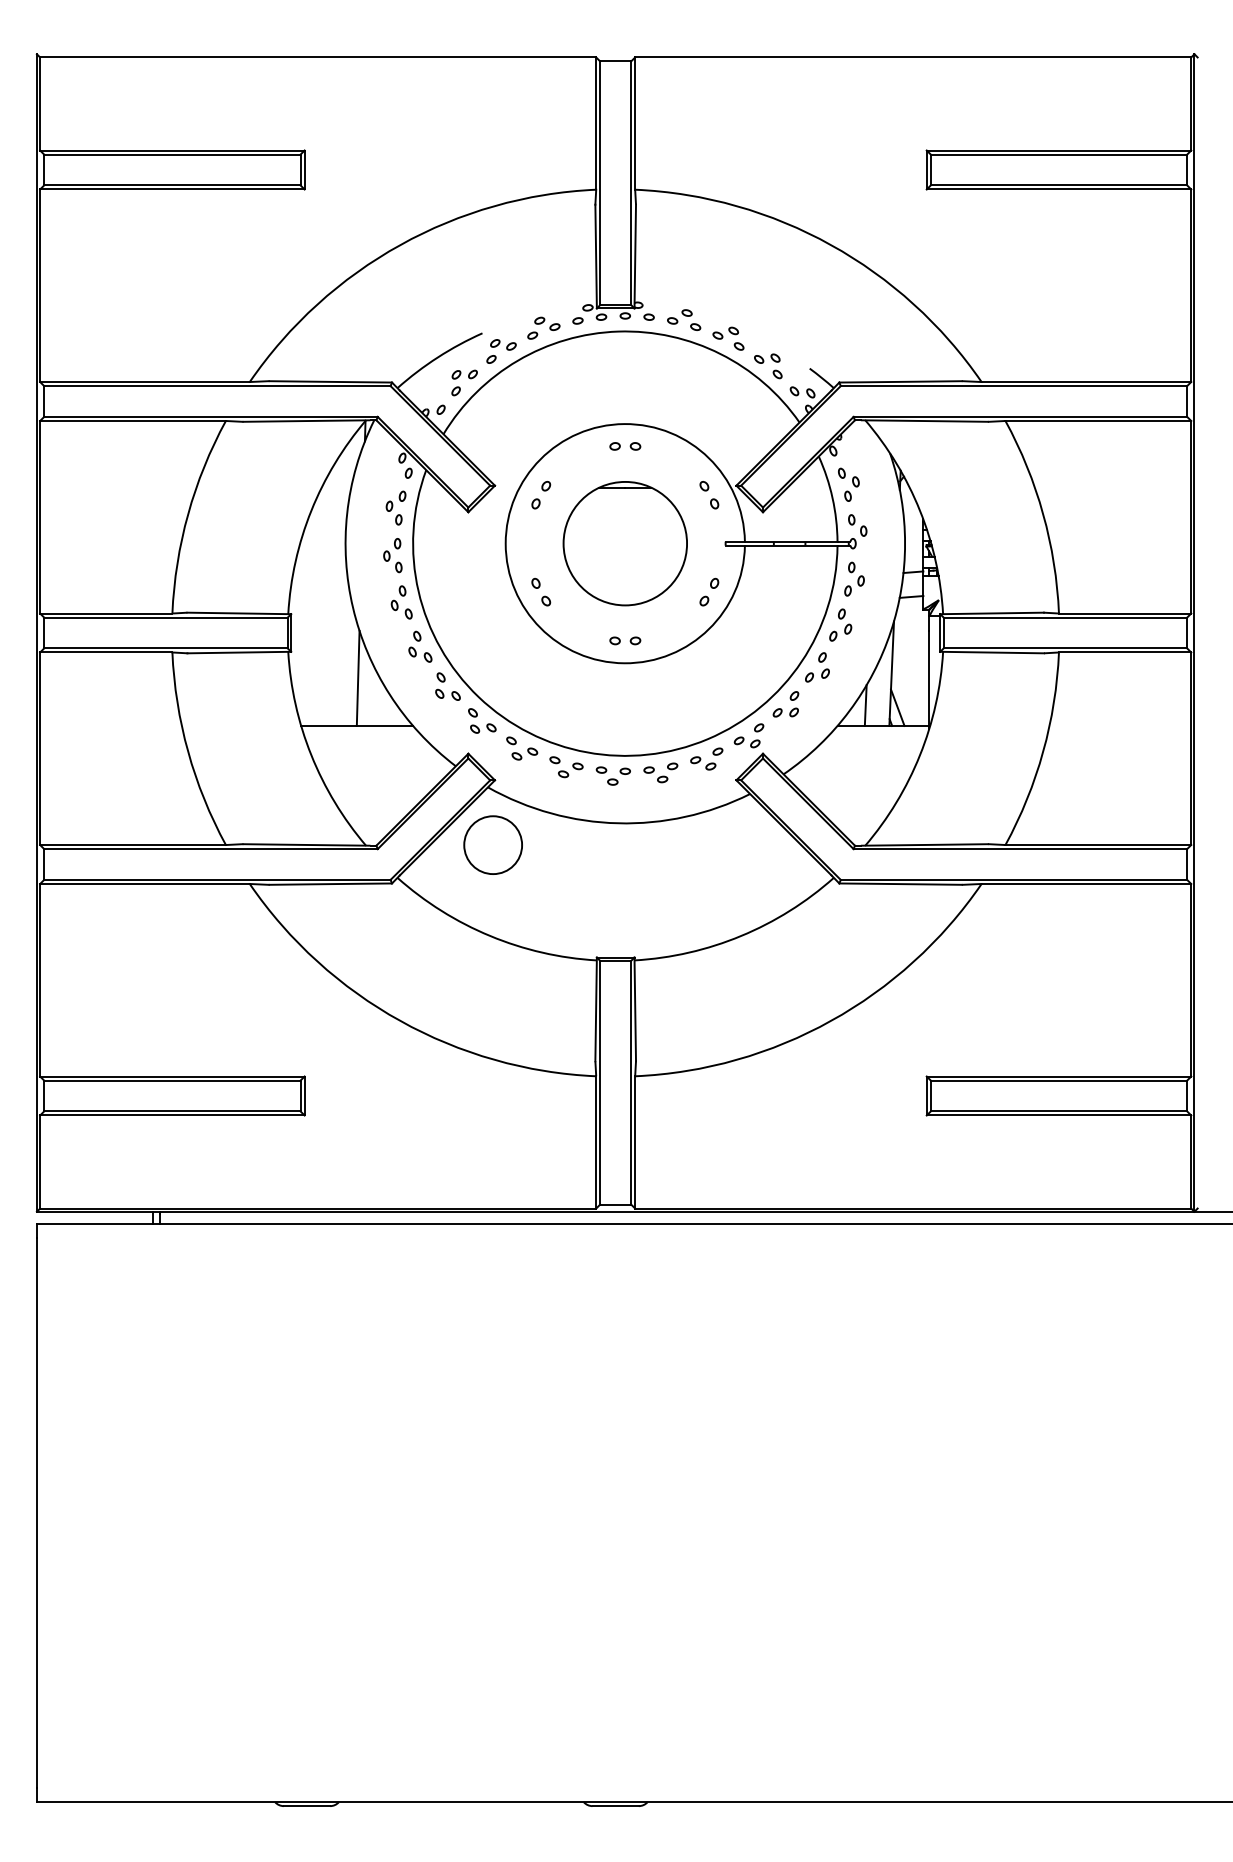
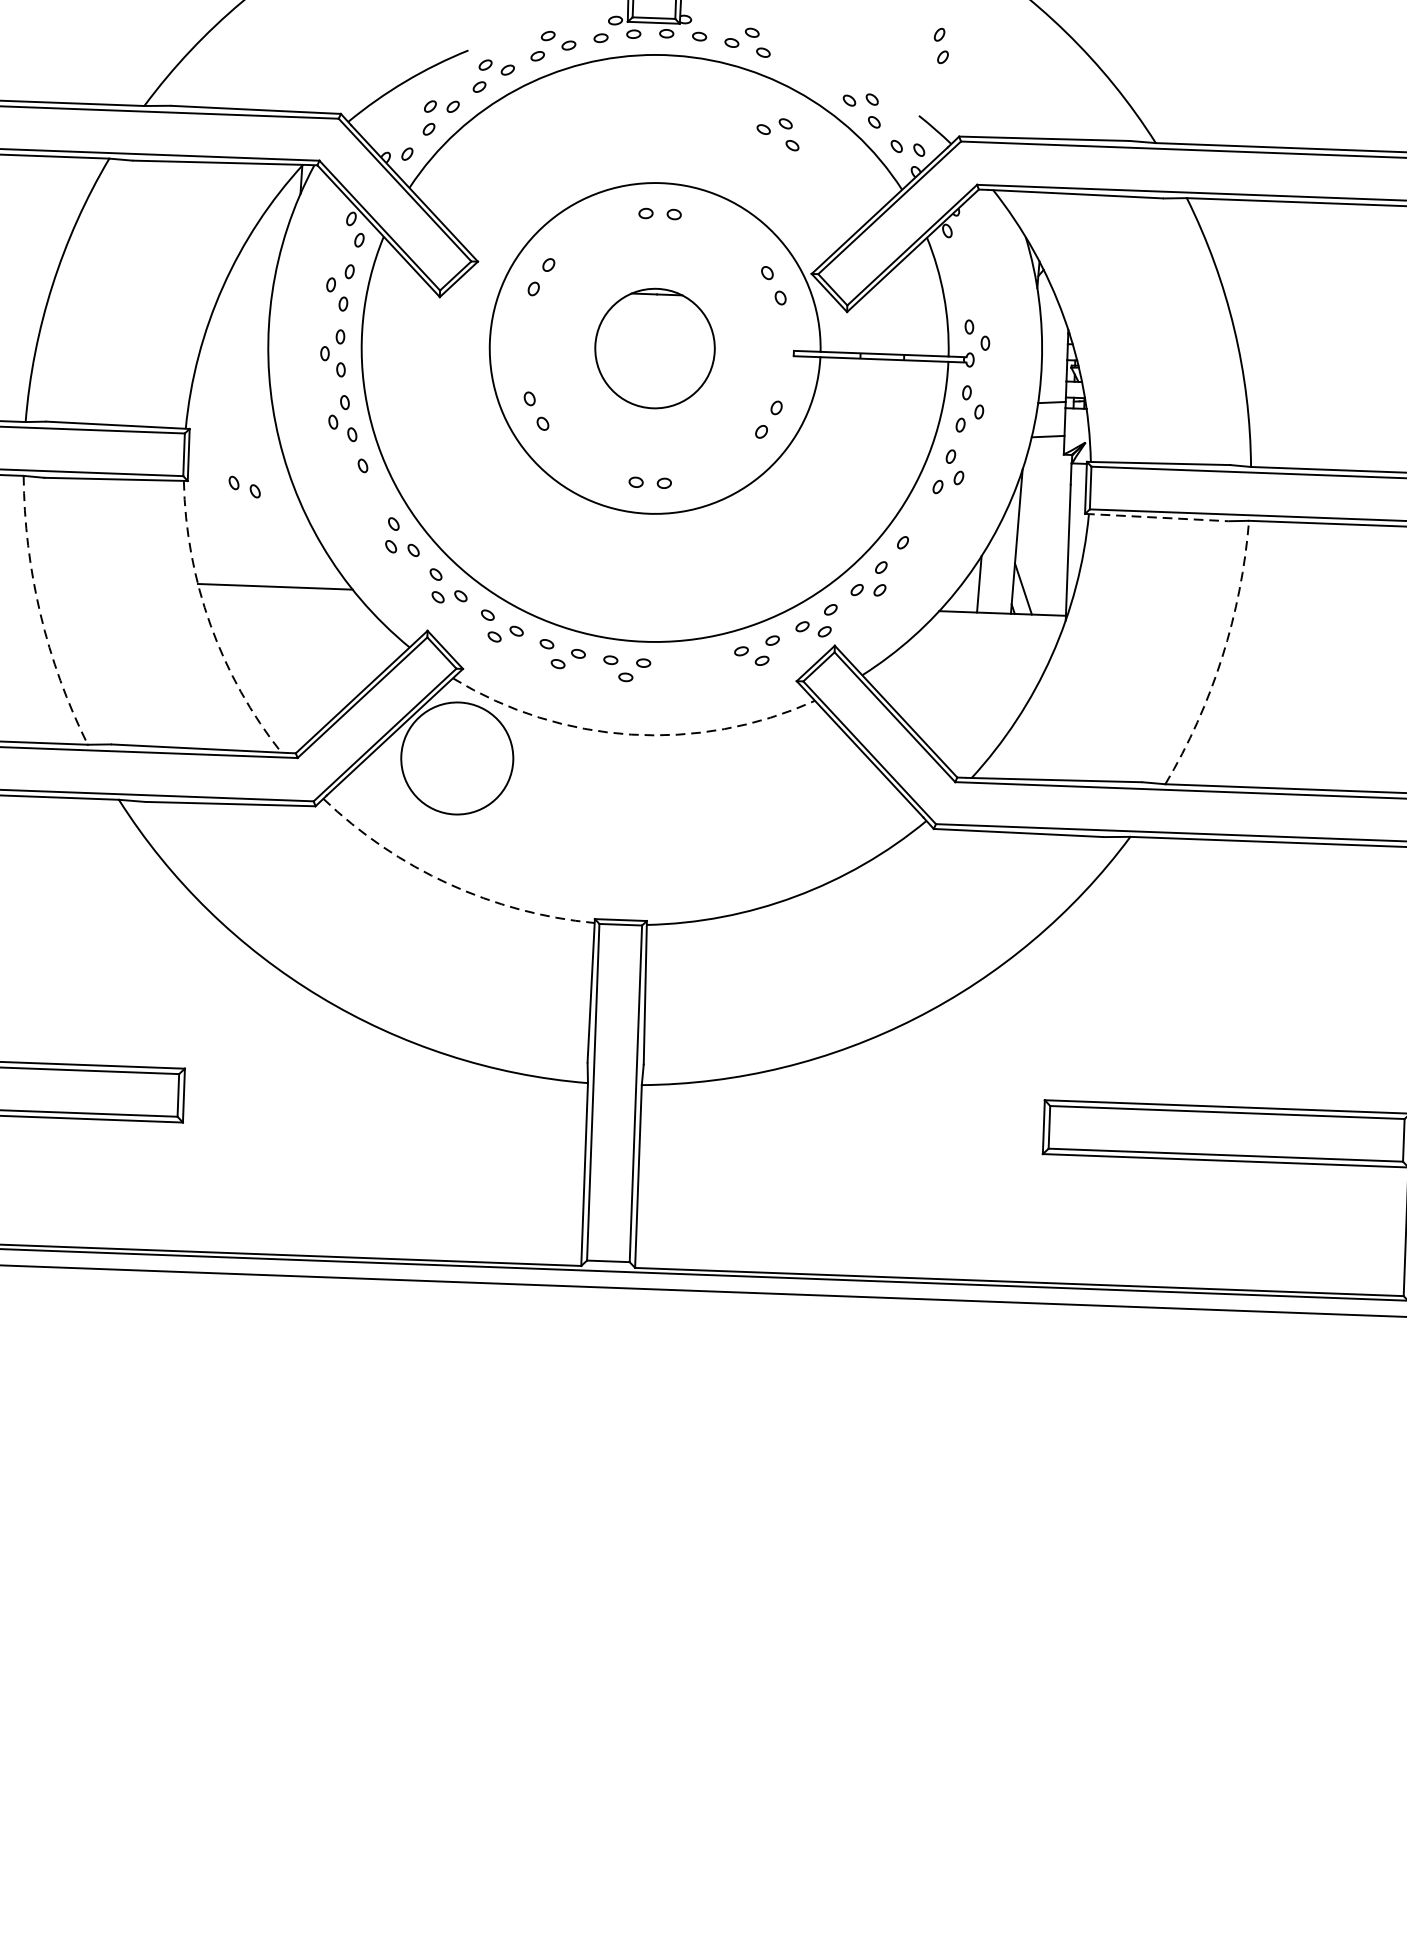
part: (728, 338) -> (778, 134), moved
part: (848, 484) -> (966, 277), removed
part: (624, 543) -> (654, 348), size x0.7
line: (992, 652) -> (1157, 517), solid -> dashed
part: (420, 654) -> (244, 486), moved
part: (823, 665) -> (940, 45), moved
line: (357, 677) -> (278, 519), removed
arc: (188, 751) -> (40, 613), solid -> dashed
arc: (1043, 751) -> (1222, 656), solid -> dashed
arc: (311, 755) -> (210, 625), solid -> dashed
part: (660, 772) -> (692, 666), removed
arc: (618, 823) -> (631, 734), solid -> dashed
circle: (493, 845) -> (457, 758), size x1.4
arc: (490, 936) -> (448, 884), solid -> dashed

